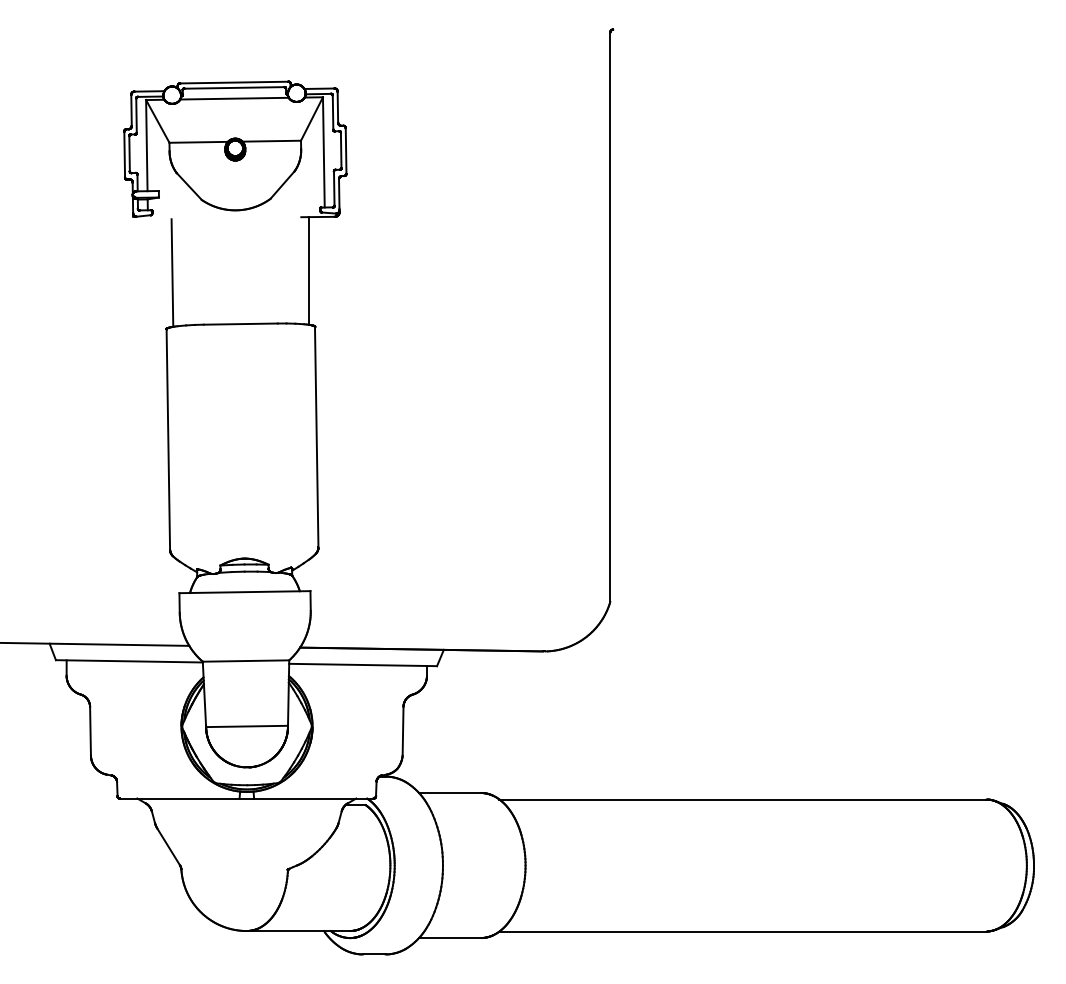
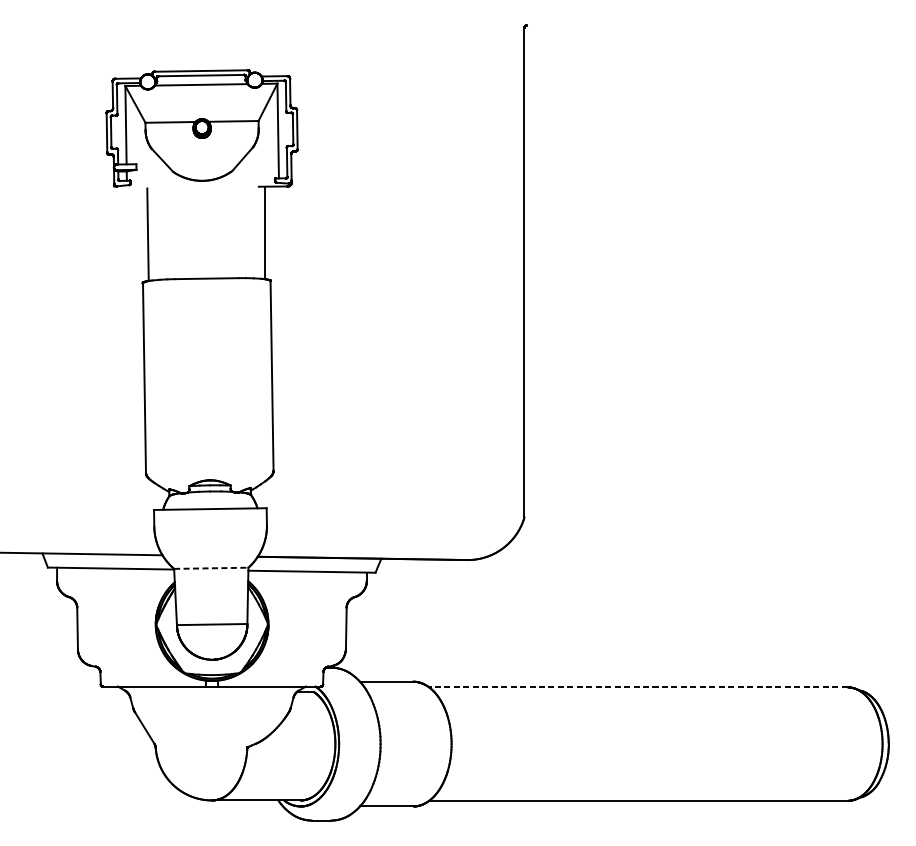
line: (246, 661) -> (211, 568), solid -> dashed
line: (742, 799) -> (638, 687), solid -> dashed

